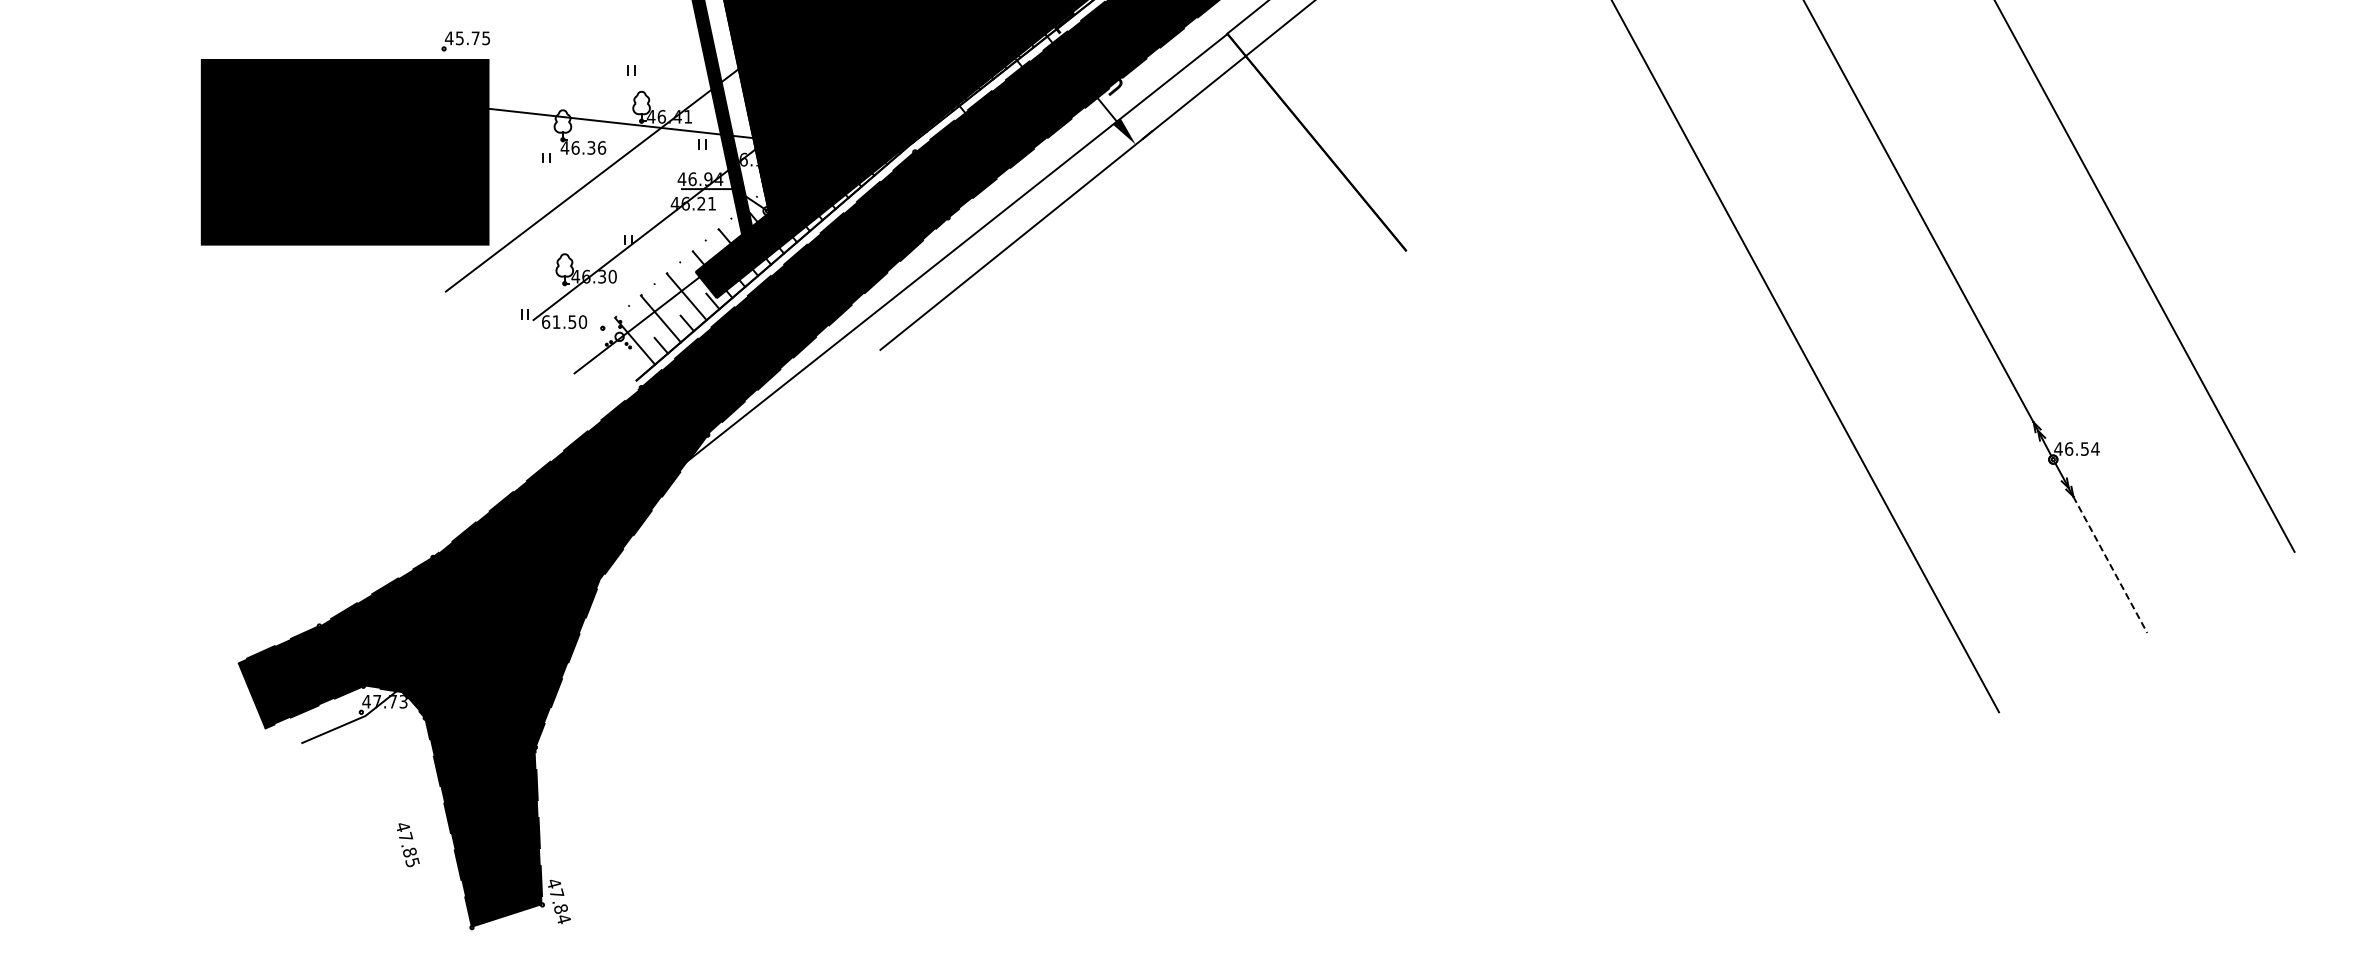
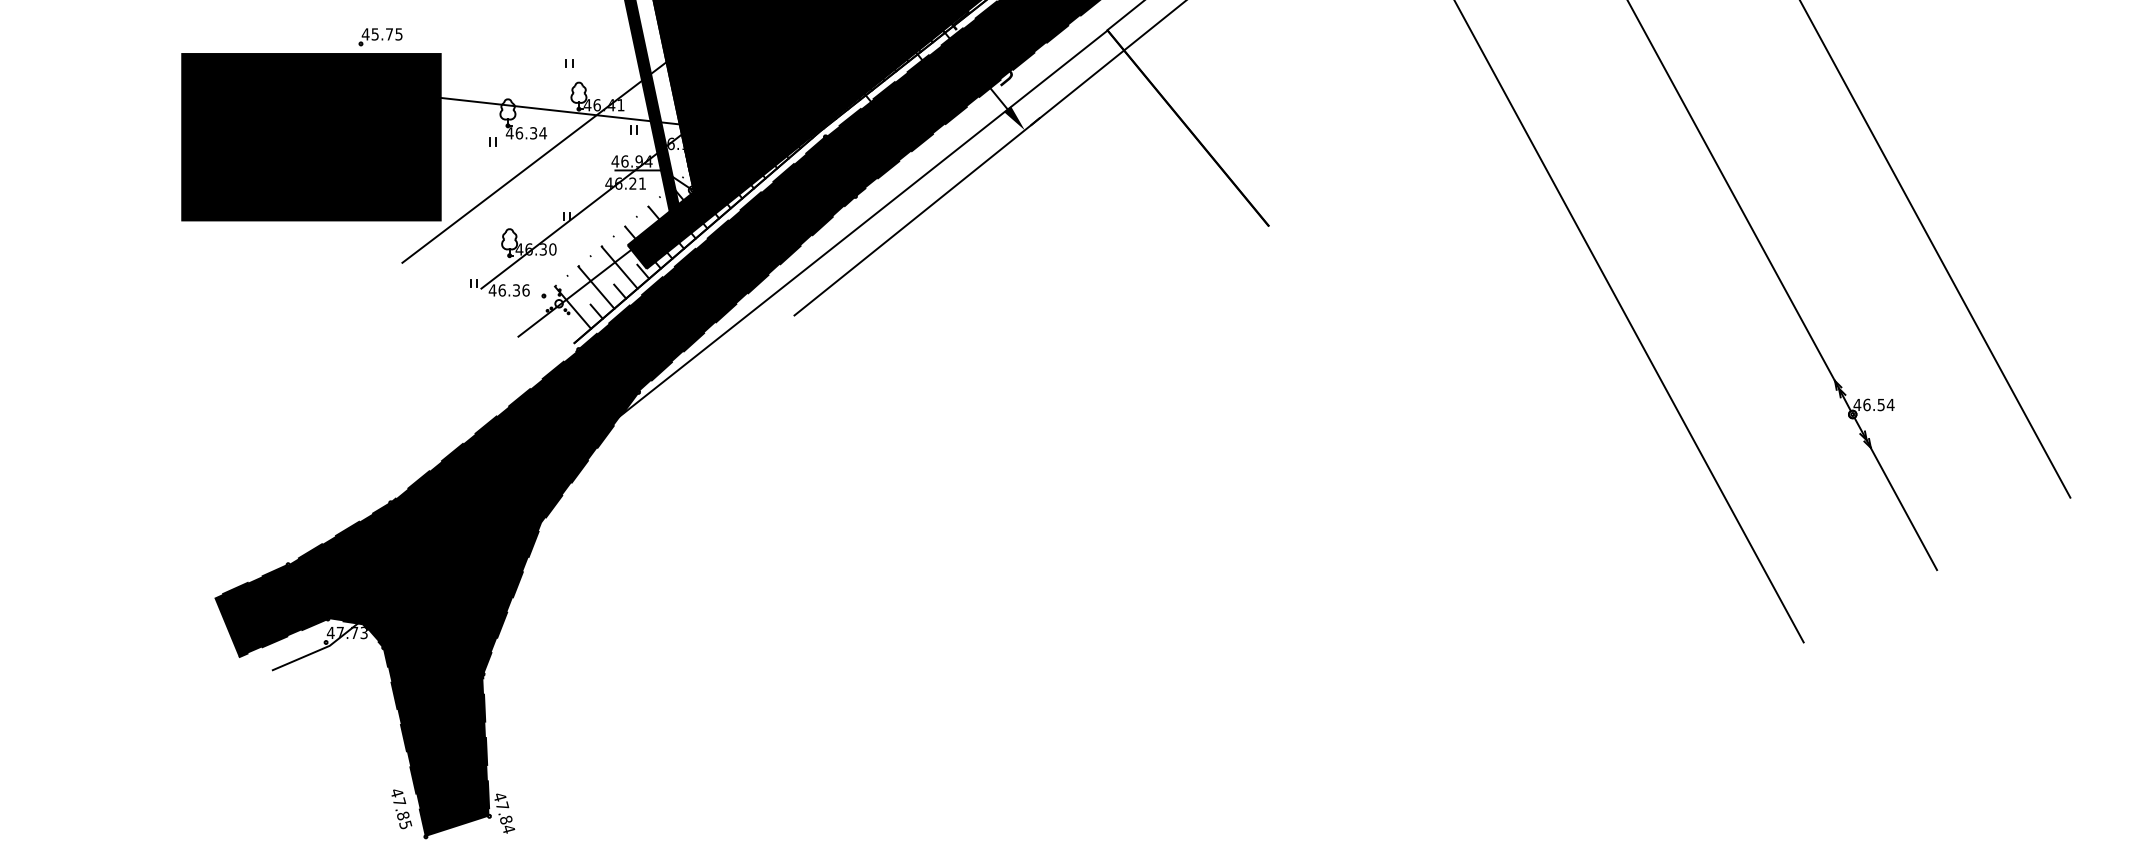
part: (465, 41) -> (380, 37), moved
text: (601, 147) -> (542, 132), 46.36 -> 46.34
text: (564, 321) -> (509, 289), 61.50 -> 46.36
line: (2110, 564) -> (1904, 509), dashed -> solid
text: (408, 845) -> (401, 809), moved

